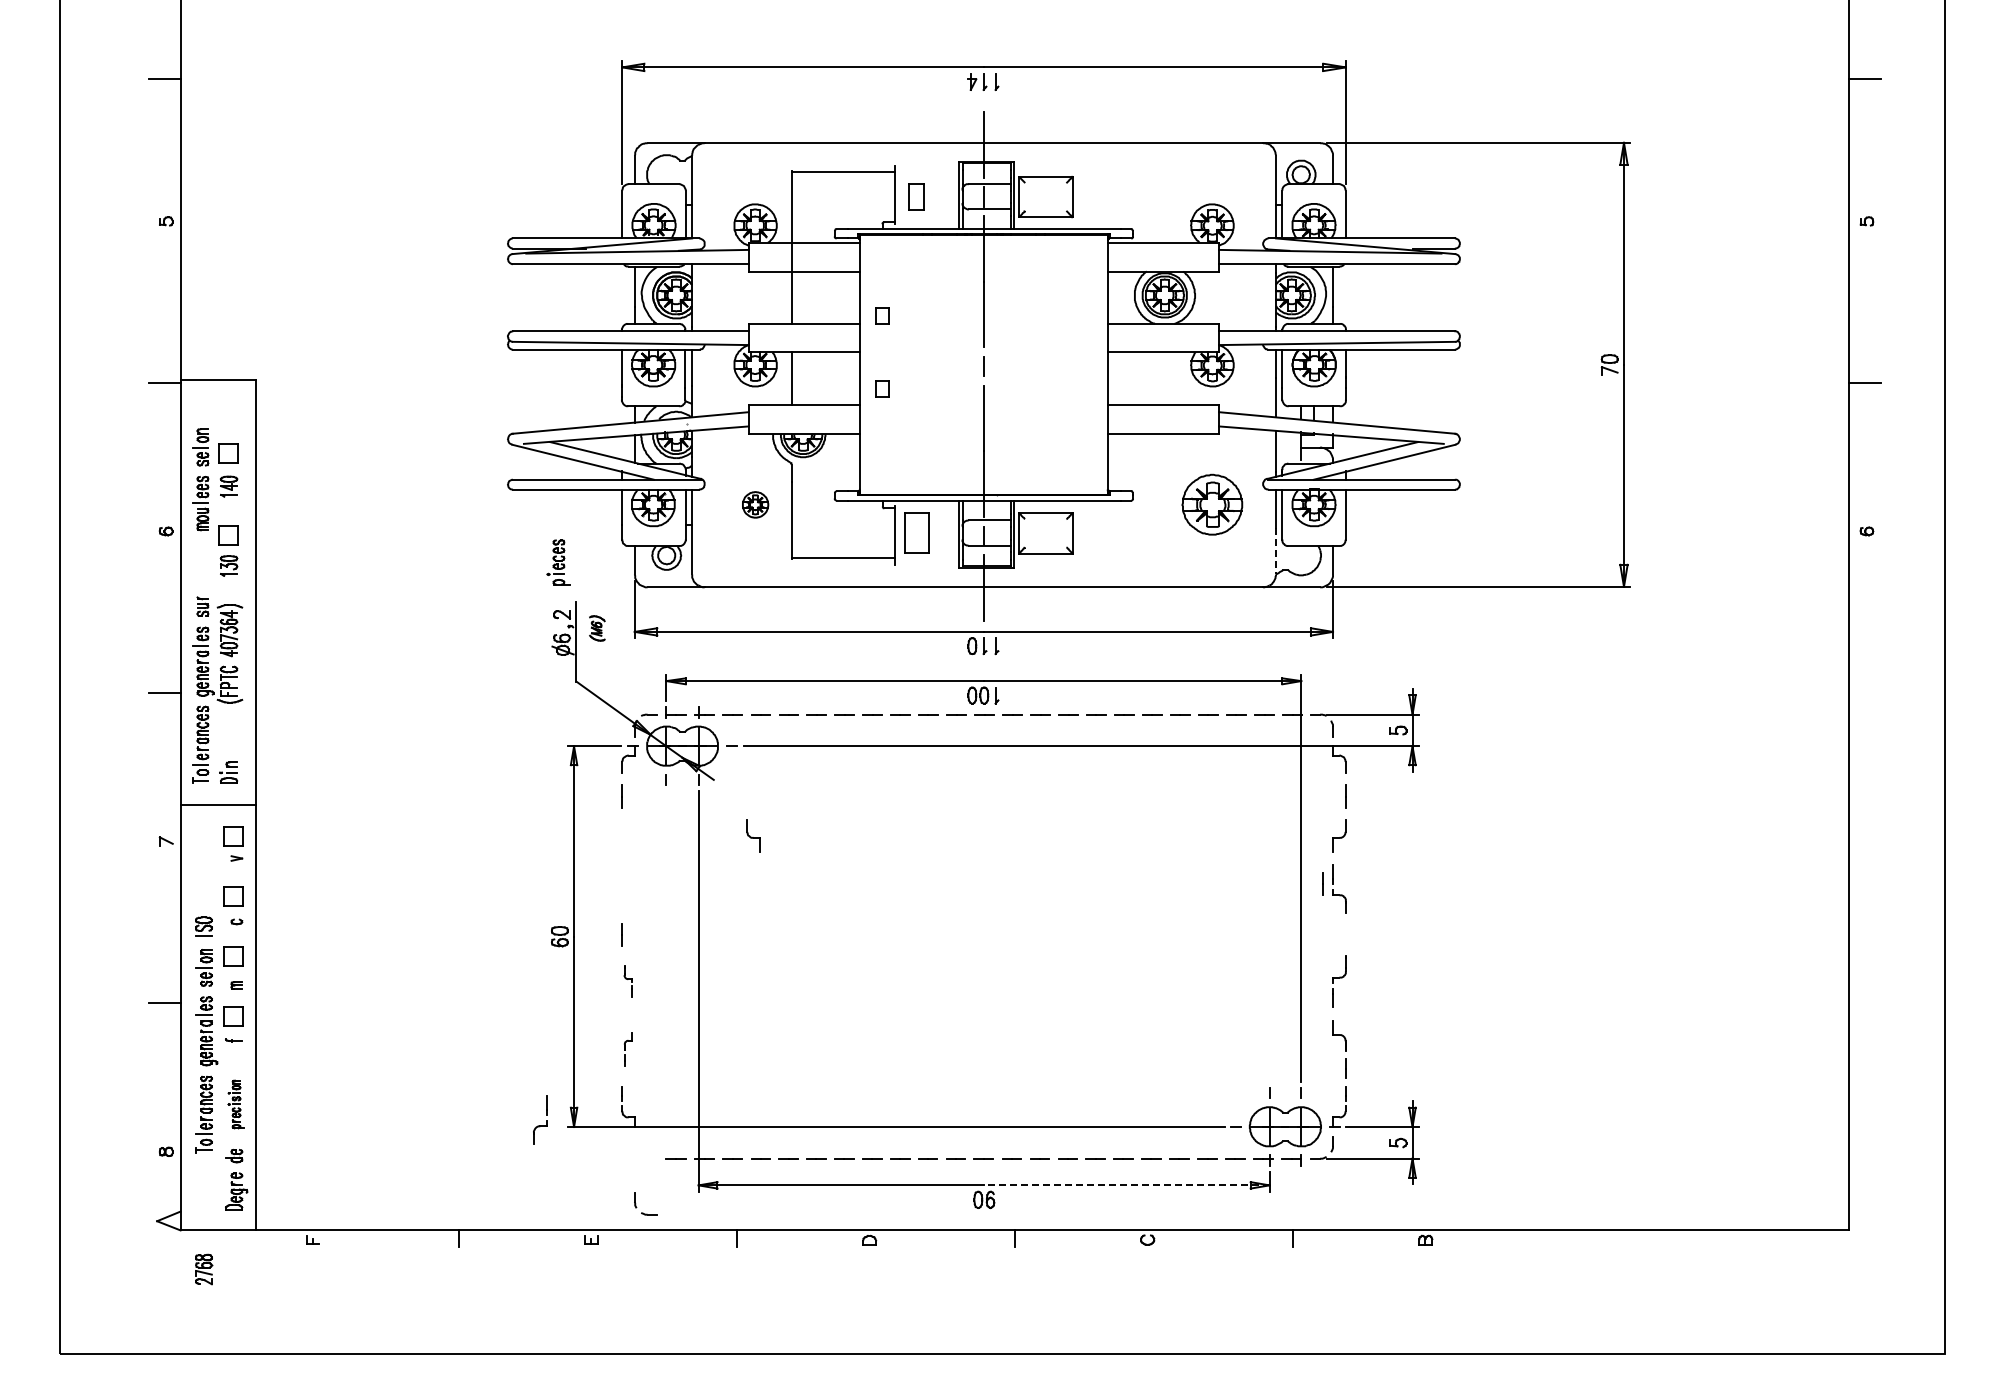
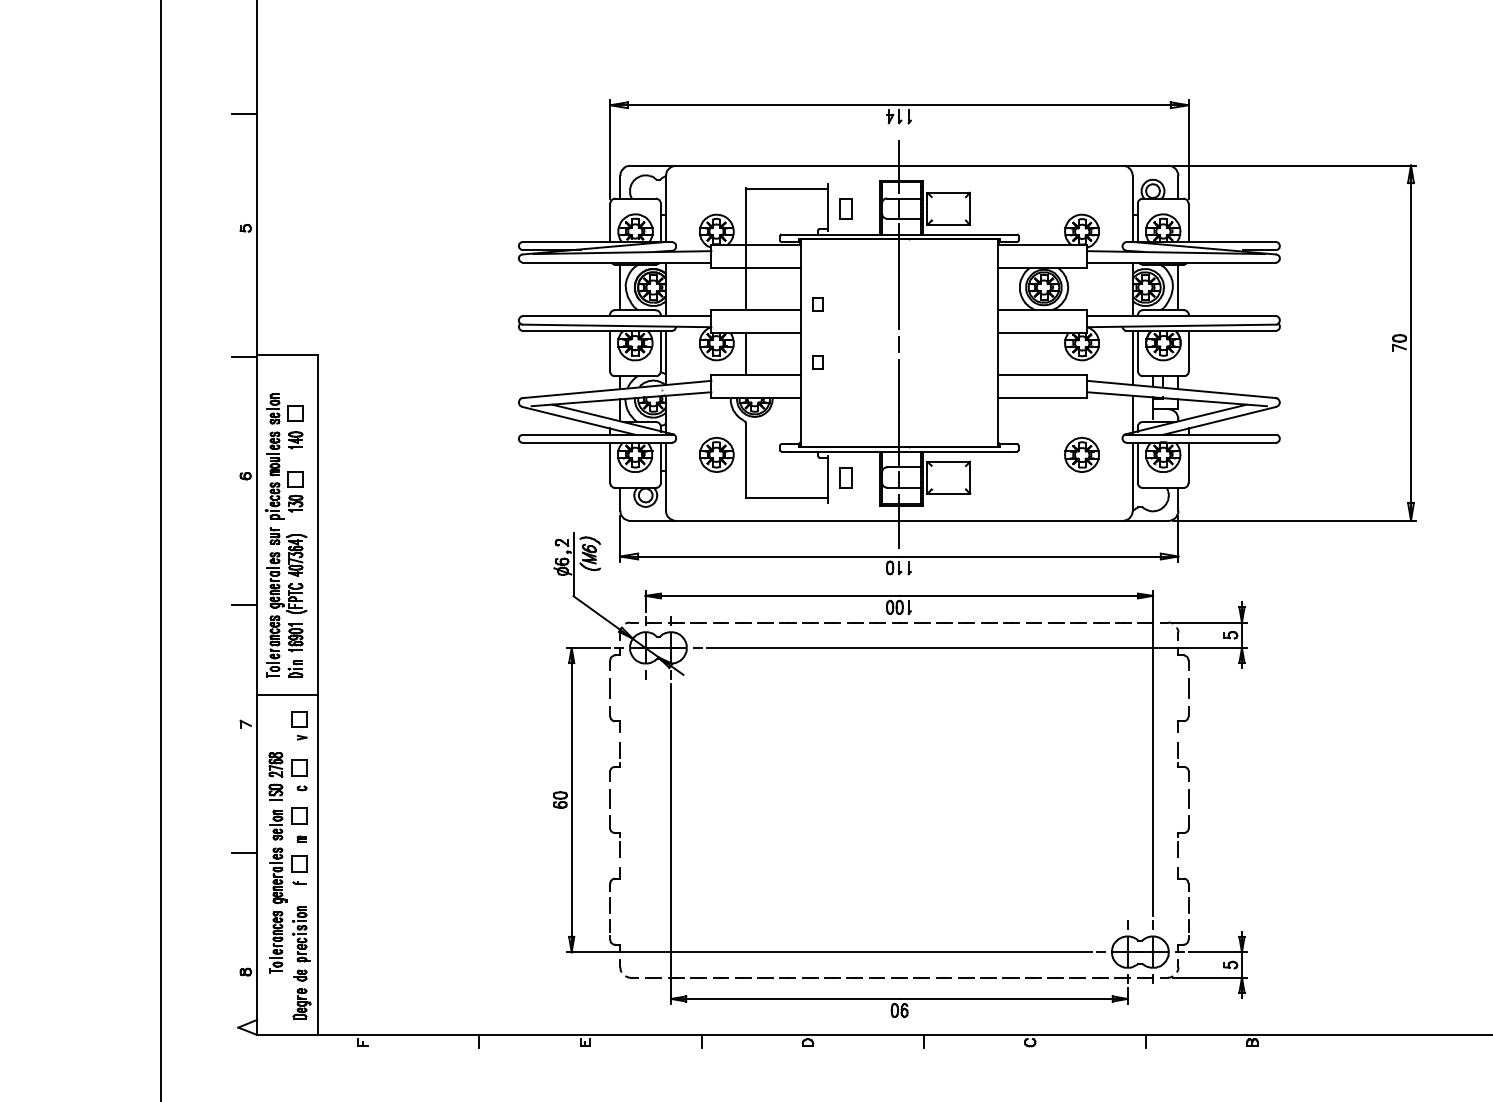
part: (755, 504) -> (716, 454), size x1.67
part: (1212, 504) -> (1082, 454), size x0.71
part: (916, 533) -> (845, 477), size x0.62
line: (1276, 551) -> (1133, 492), dashed -> solid
part: (558, 562) -> (274, 501), moved
part: (597, 628) -> (590, 553), size x1.67
part: (228, 733) -> (295, 637), added
part: (753, 835) -> (615, 719), moved
line: (1322, 883) -> (1188, 798), moved
part: (628, 981) -> (615, 835), size x1.67
part: (628, 1049) -> (615, 890), size x1.67
part: (235, 1104) -> (301, 934), size x1.43
part: (540, 1119) -> (615, 761), moved
line: (1126, 1185) -> (1013, 999), dashed -> solid
part: (637, 1207) -> (622, 971), moved
part: (204, 1269) -> (276, 764), moved

